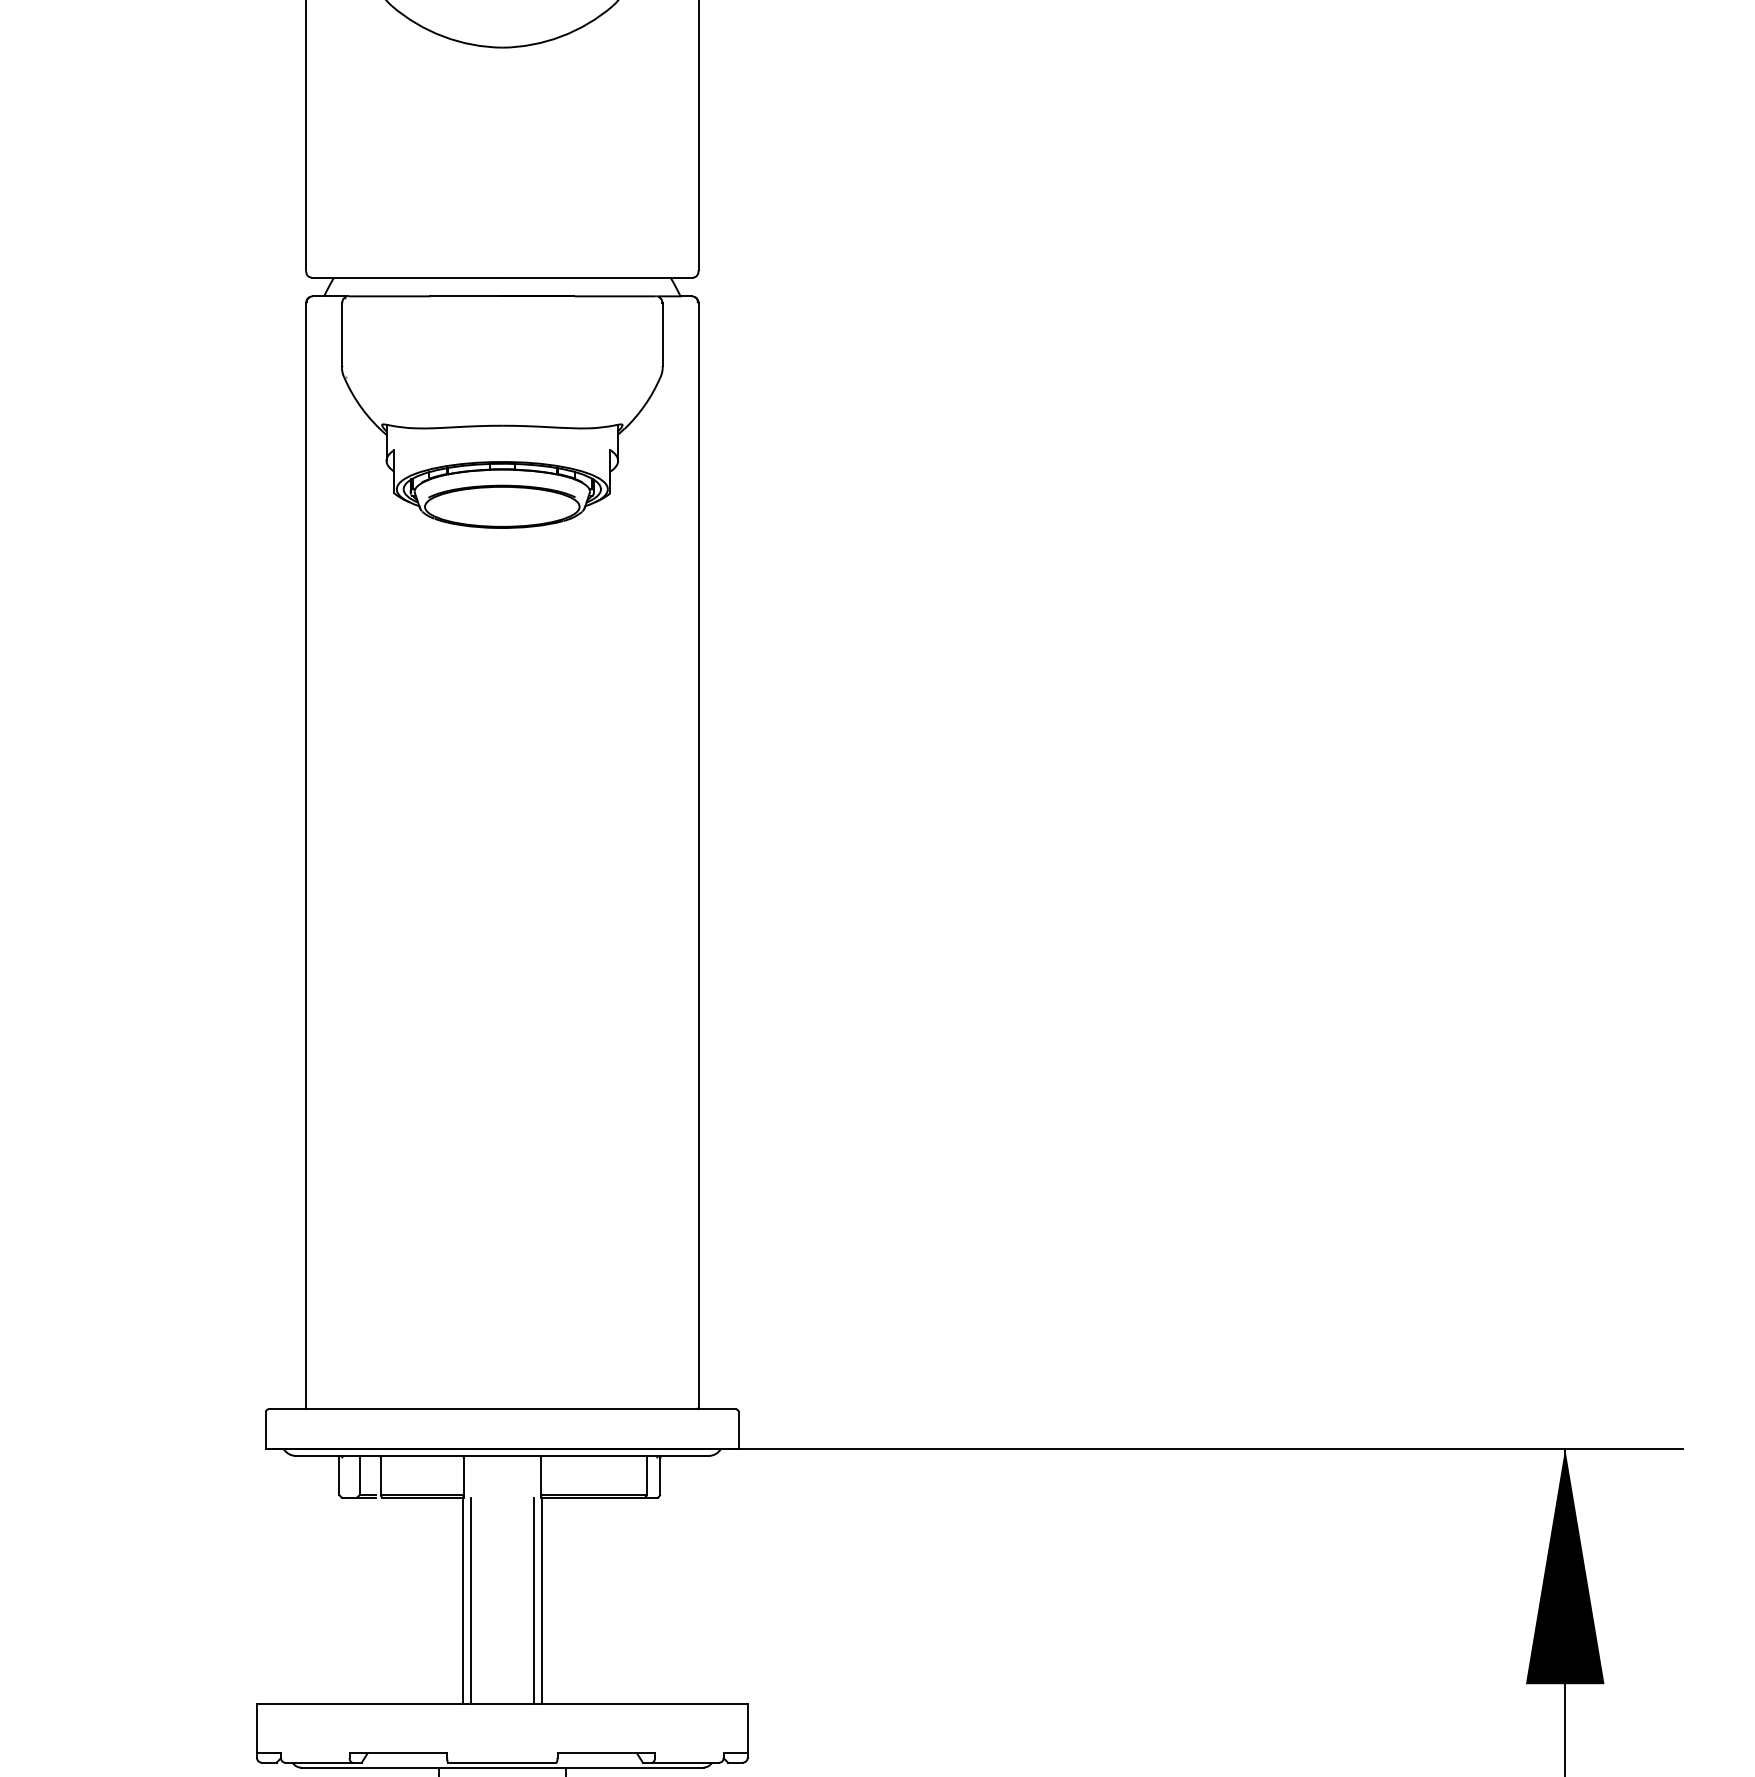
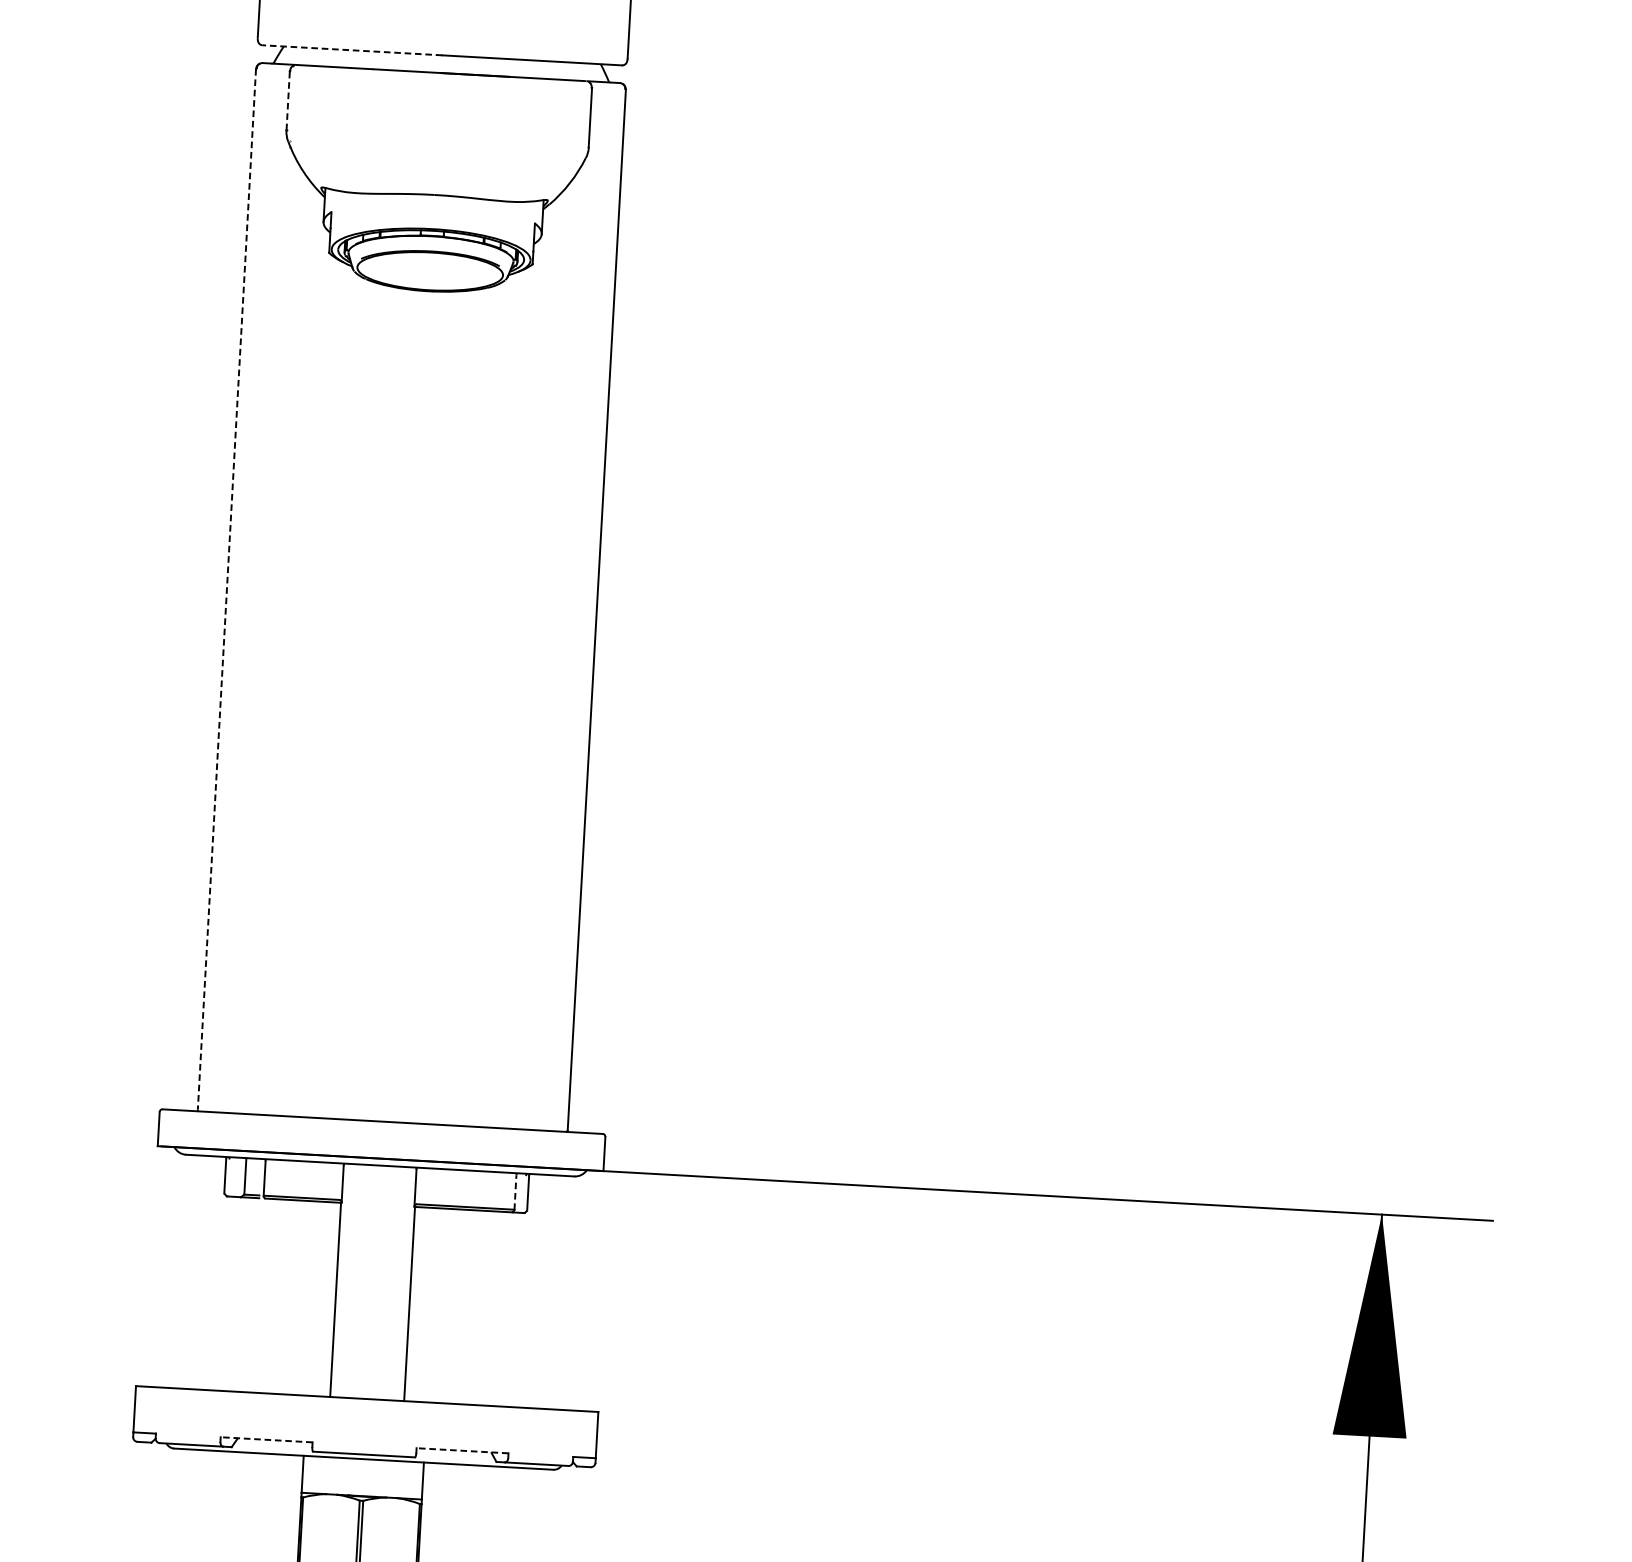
line: (406, 277) -> (352, 50), solid -> dashed
line: (341, 334) -> (287, 100), solid -> dashed
line: (306, 855) -> (227, 589), solid -> dashed
line: (647, 1476) -> (515, 1192), solid -> dashed
line: (470, 1600) -> (342, 1300), removed
line: (534, 1600) -> (402, 1303), removed
line: (398, 1752) -> (266, 1439), solid -> dashed
line: (606, 1752) -> (462, 1450), solid -> dashed

